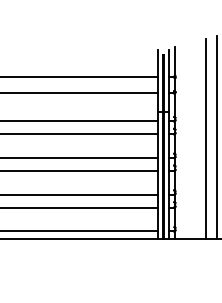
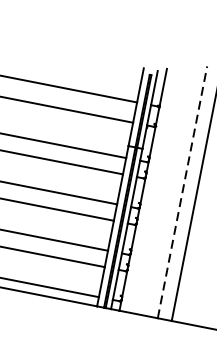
line: (205, 139) -> (182, 192), solid -> dashed

